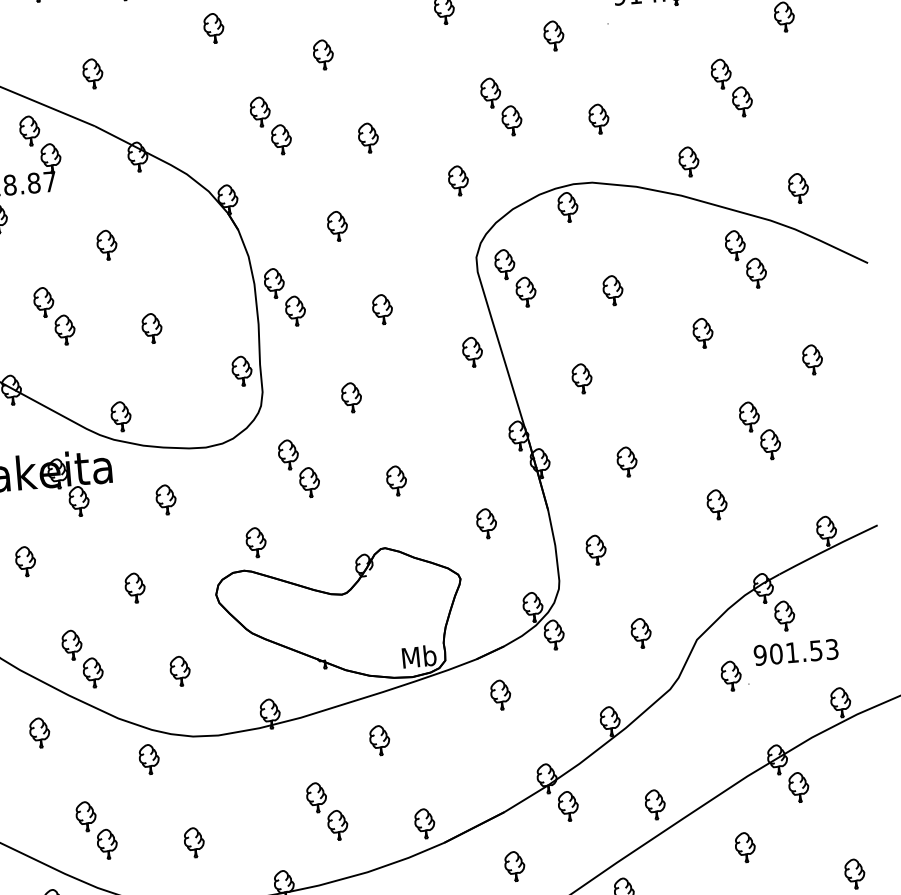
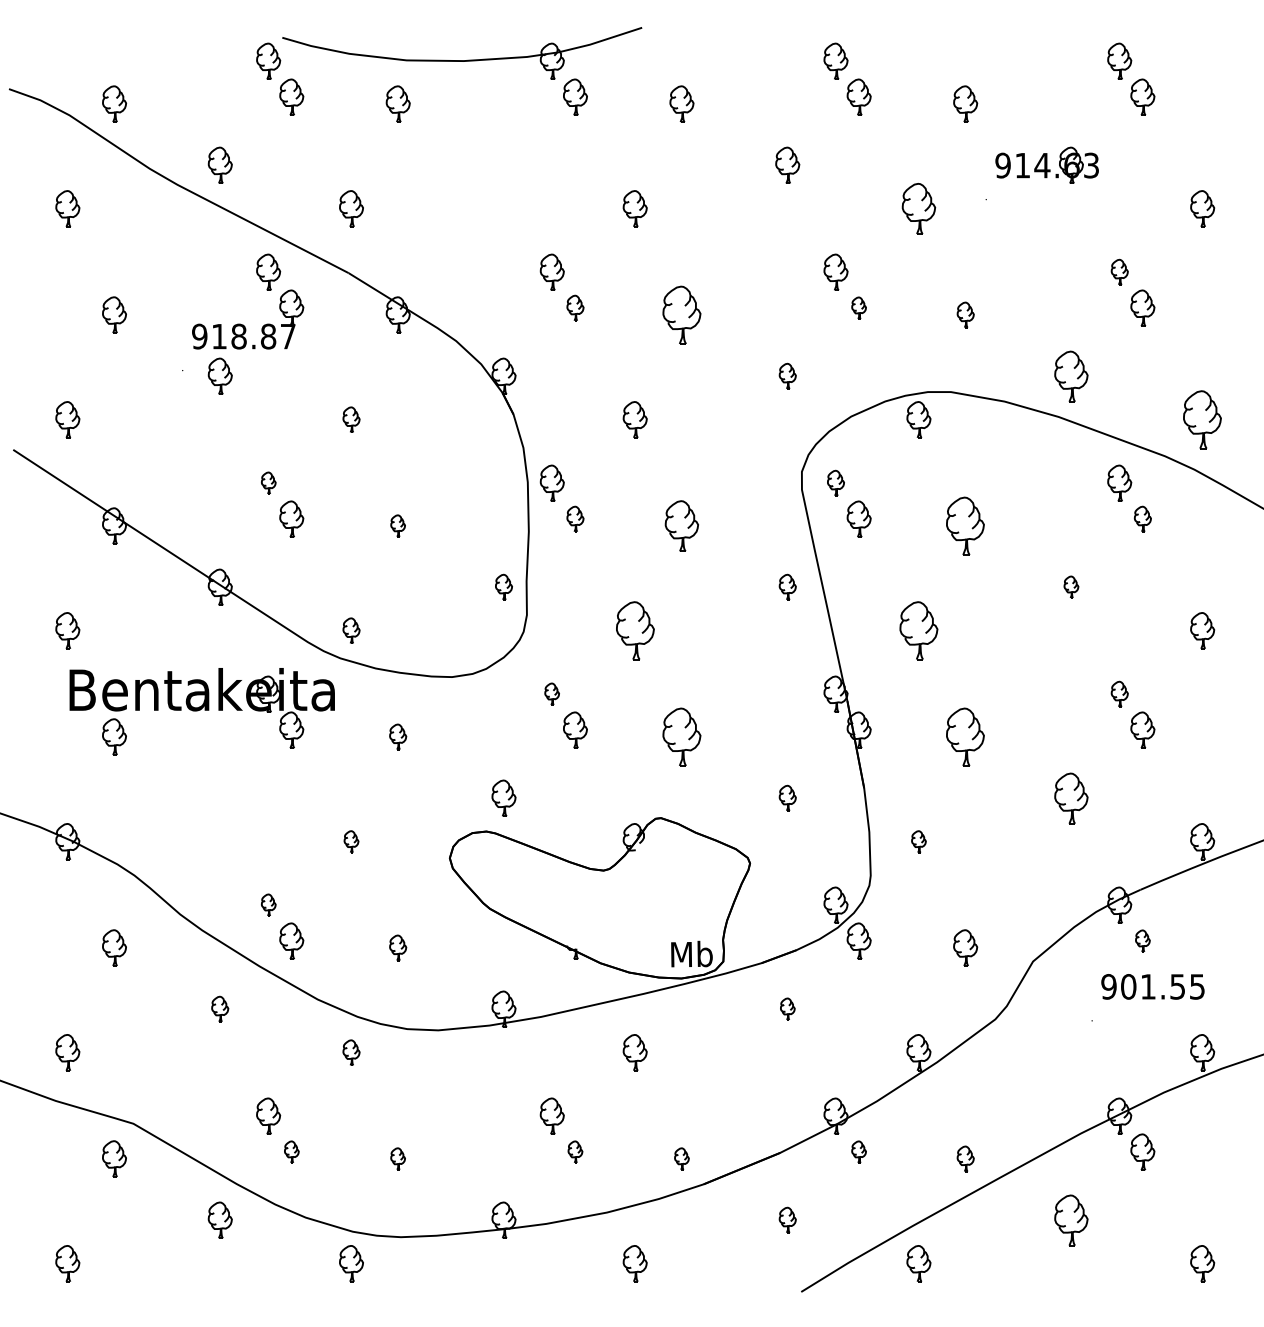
part: (213, 27) -> (503, 164), removed
part: (553, 35) -> (918, 208), size x1.4
part: (721, 73) -> (1119, 271), size x0.7
part: (598, 118) -> (965, 314), size x0.7
part: (511, 120) -> (858, 307), size x0.6
part: (368, 137) -> (681, 314), size x1.6
part: (281, 139) -> (575, 307), size x0.7
part: (689, 161) -> (1071, 375), size x1.4
part: (458, 180) -> (787, 375), size x0.7
part: (798, 188) -> (1202, 419), size x1.6
part: (107, 244) -> (351, 419), size x0.7
part: (504, 263) -> (835, 482), size x0.7
part: (756, 272) -> (1142, 518), size x0.7
part: (612, 290) -> (965, 525), size x1.6
part: (43, 301) -> (268, 482), size x0.6
part: (382, 309) -> (681, 525), size x1.4
part: (295, 310) -> (575, 518), size x0.7
part: (151, 328) -> (397, 525), size x0.6
part: (703, 332) -> (1071, 586), size x0.6
part: (472, 351) -> (787, 586), size x0.7
part: (241, 370) -> (503, 586), size x0.7
part: (581, 378) -> (918, 630), size x1.6
part: (351, 397) -> (634, 630), size x1.6
part: (121, 416) -> (351, 630), size x0.7
part: (749, 416) -> (1119, 693), size x0.7
part: (287, 454) -> (551, 693), size x0.6
part: (627, 461) -> (965, 736), size x1.6
part: (396, 480) -> (681, 736), size x1.6
part: (165, 499) -> (397, 736), size x0.7
part: (717, 504) -> (1071, 797), size x1.4
part: (486, 522) -> (787, 797), size x0.7
part: (595, 549) -> (918, 841), size x0.6
part: (25, 560) -> (219, 797), removed
part: (135, 587) -> (351, 841), size x0.6
part: (784, 615) -> (1142, 940), size x0.6
part: (71, 644) -> (268, 904), size x0.6
text: (832, 649) -> (1197, 986), 901.53 -> 901.55
part: (179, 670) -> (397, 947), size x0.7
part: (731, 675) -> (1071, 1008), removed
part: (500, 694) -> (787, 1008), size x0.6
part: (39, 732) -> (219, 1008), size x0.7
part: (149, 759) -> (351, 1052), size x0.7
part: (655, 804) -> (965, 1158), size x0.7
part: (567, 805) -> (858, 1151), size x0.6
part: (424, 823) -> (681, 1158), size x0.6
part: (337, 824) -> (575, 1151), size x0.6
part: (193, 842) -> (397, 1158), size x0.6
part: (107, 843) -> (291, 1151), size x0.6
part: (745, 846) -> (1071, 1219), size x1.4
part: (514, 865) -> (787, 1219), size x0.7

